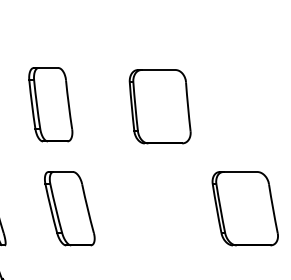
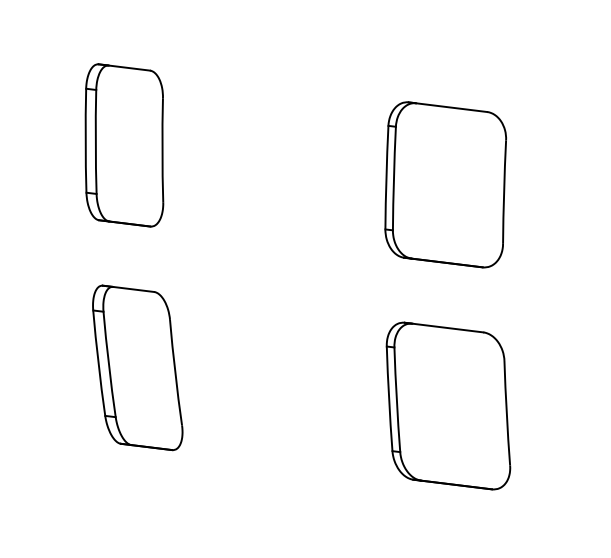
part: (159, 106) -> (444, 184), moved
part: (244, 208) -> (446, 405), moved

